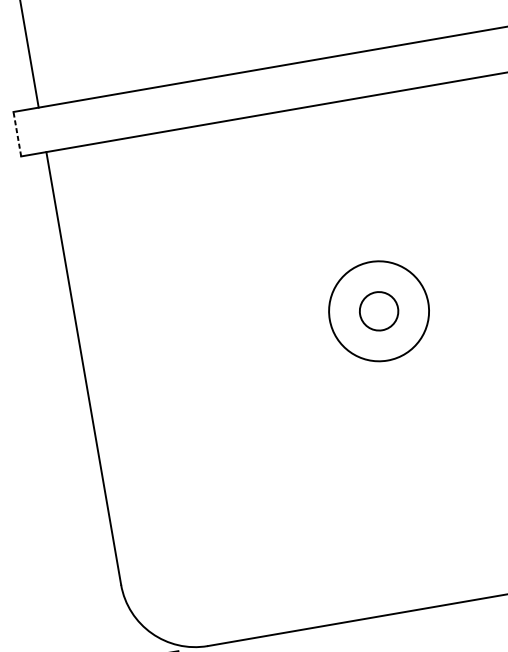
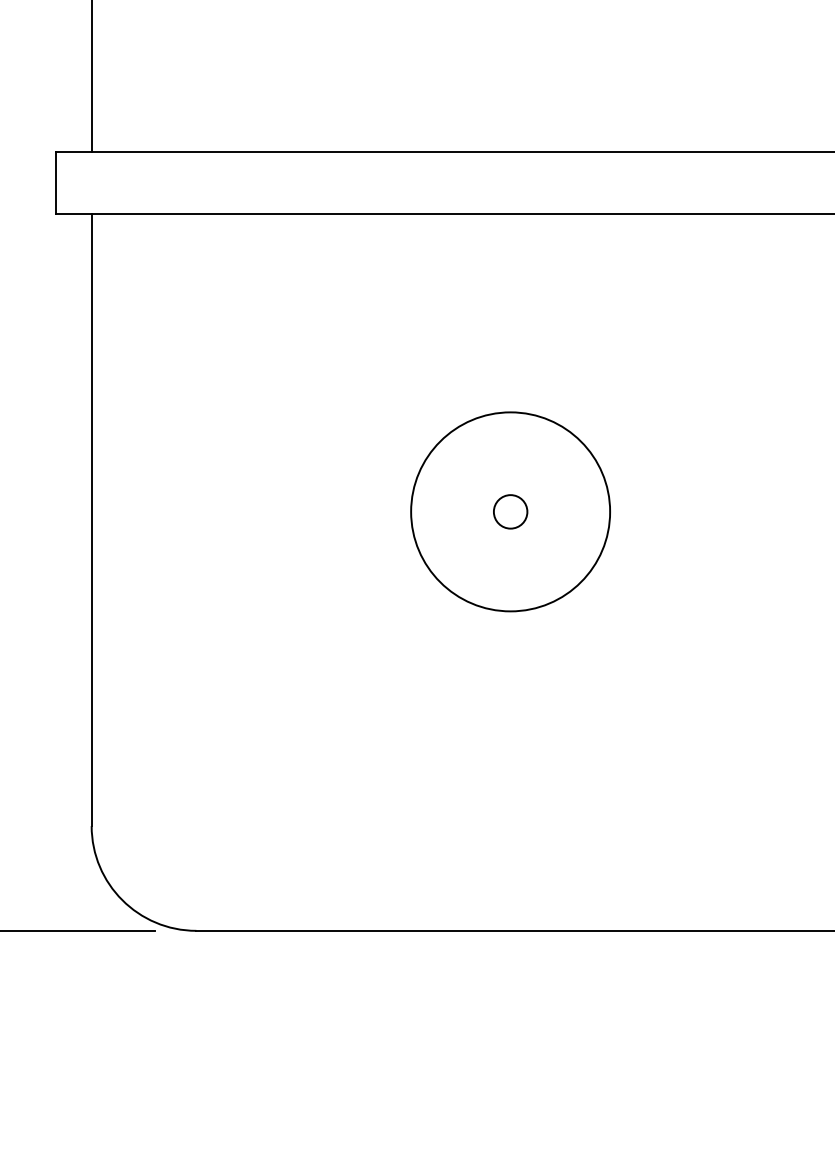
line: (17, 133) -> (56, 182), dashed -> solid
circle: (378, 311) -> (510, 511), size x0.62
circle: (378, 311) -> (510, 511), size x1.43

